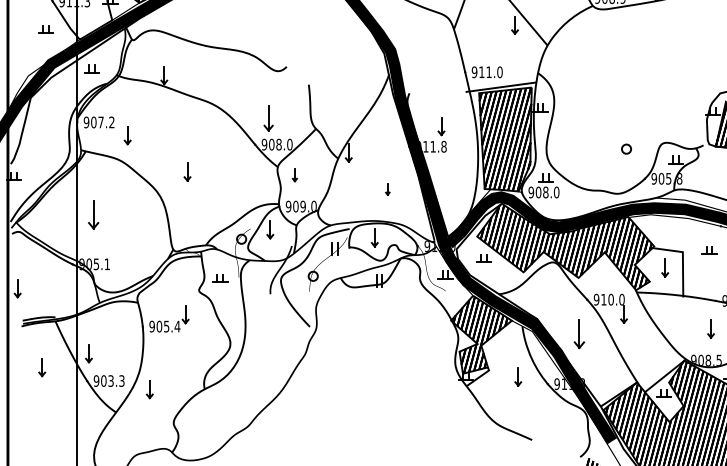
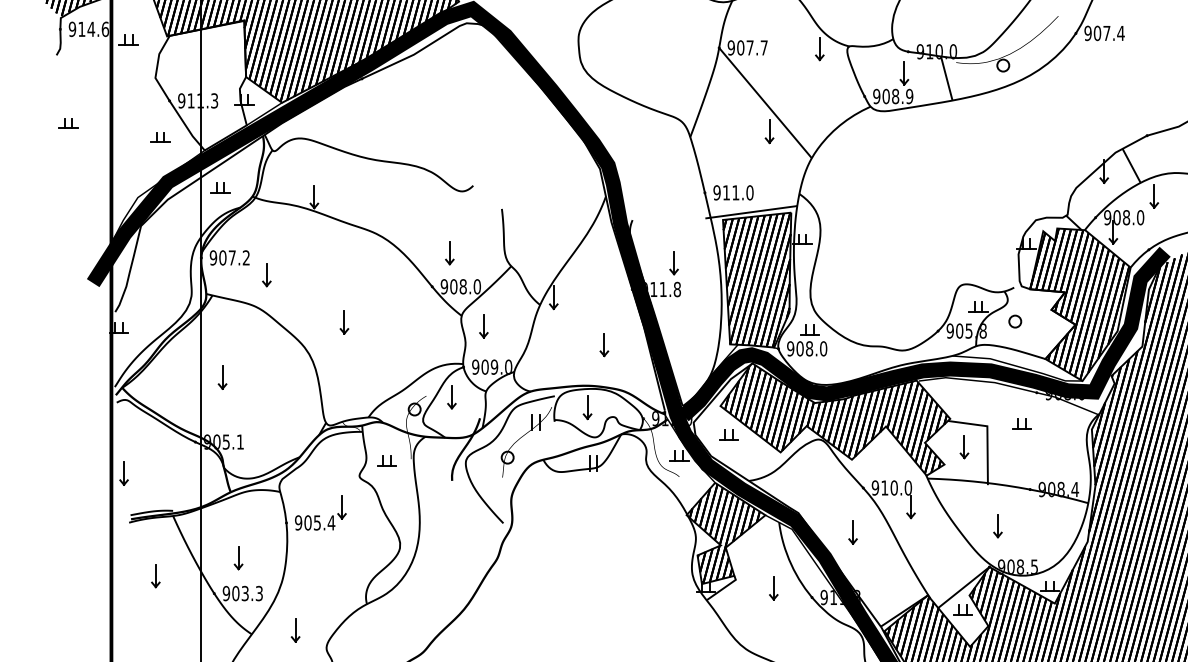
part: (268, 119) -> (449, 253), size x0.71
part: (626, 149) -> (1015, 321), moved
part: (294, 175) -> (483, 326), size x1.43
part: (387, 189) -> (604, 345), size x1.67
part: (93, 214) -> (222, 377), size x0.62
part: (710, 329) -> (997, 526), moved
part: (578, 334) -> (852, 532), size x0.62
part: (88, 354) -> (238, 558), moved
part: (149, 389) -> (295, 630), moved

